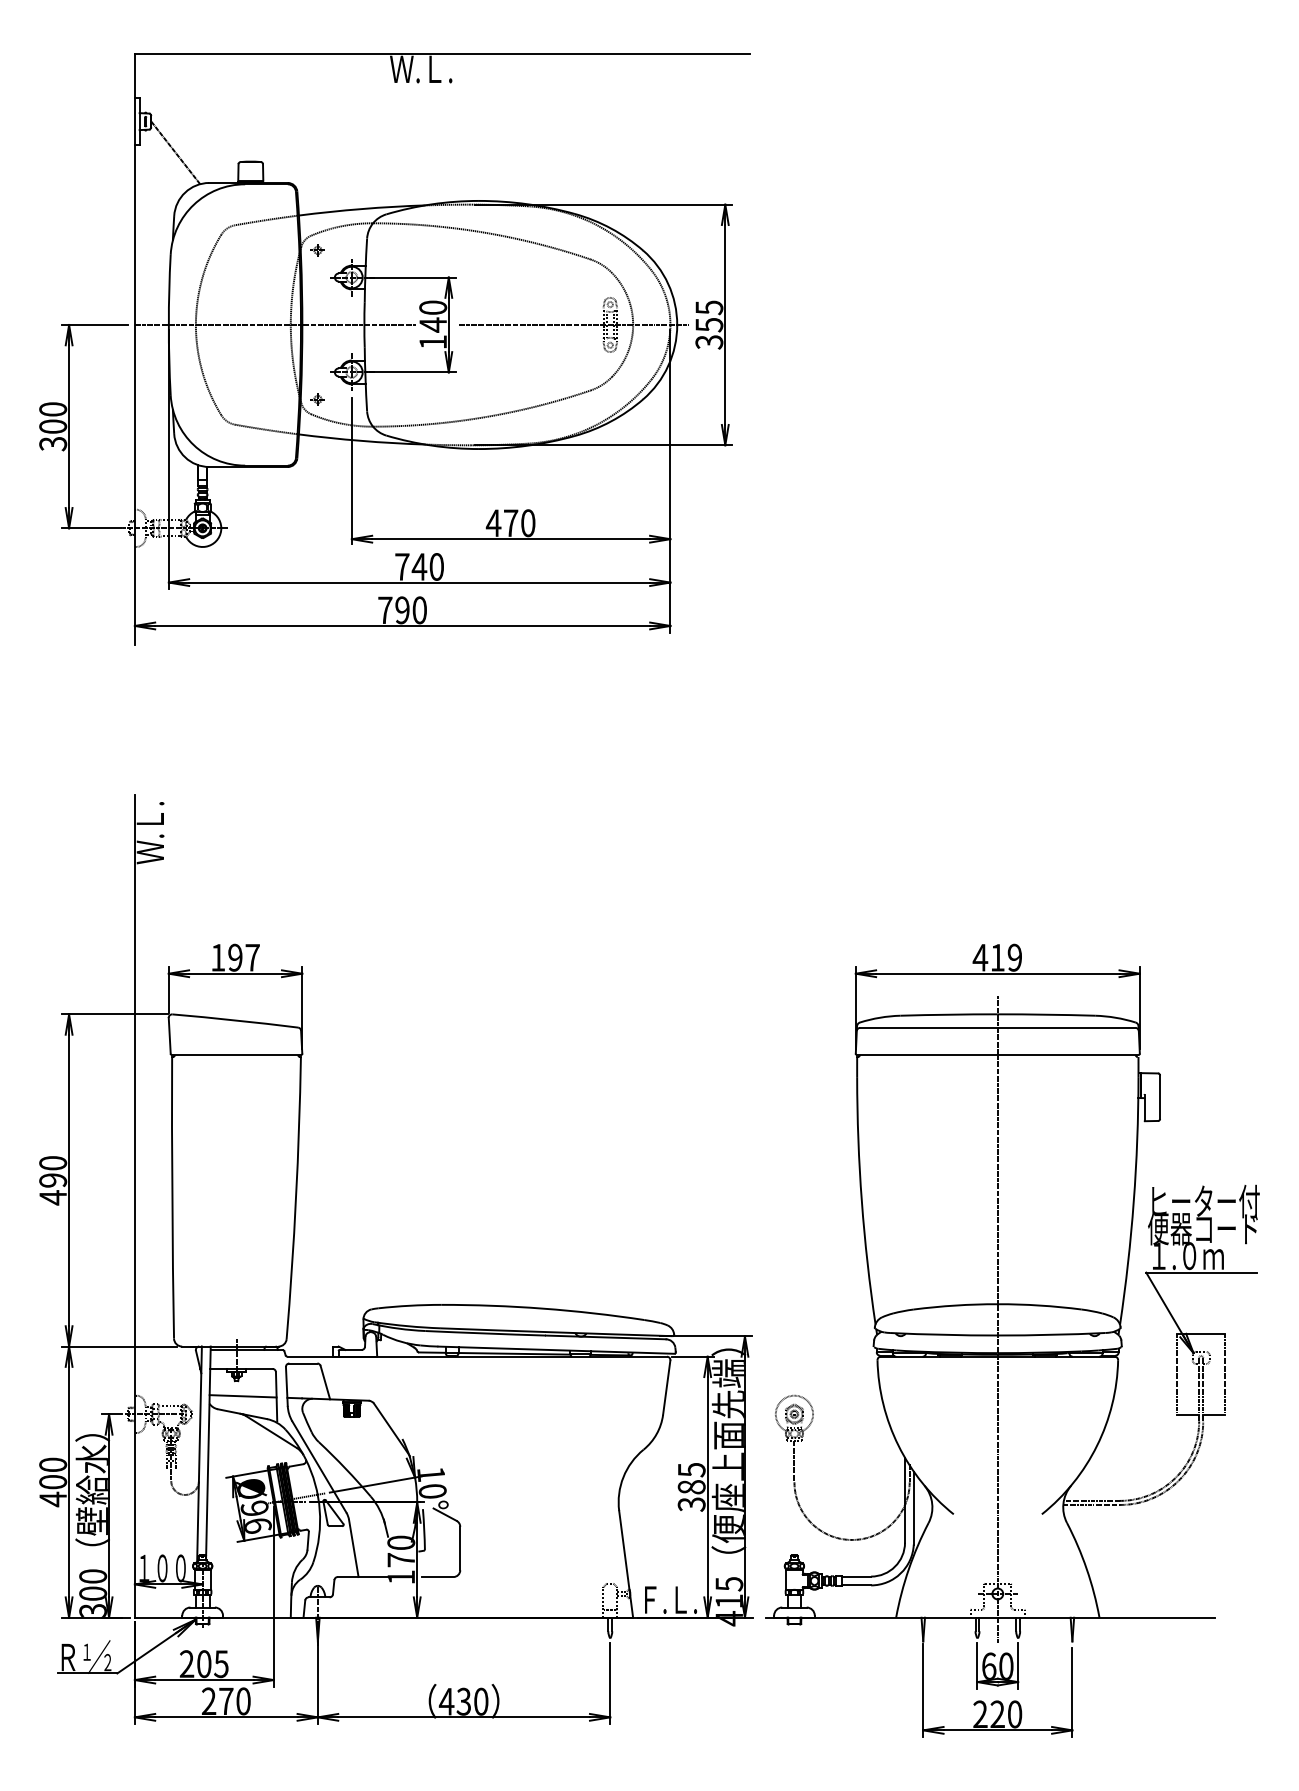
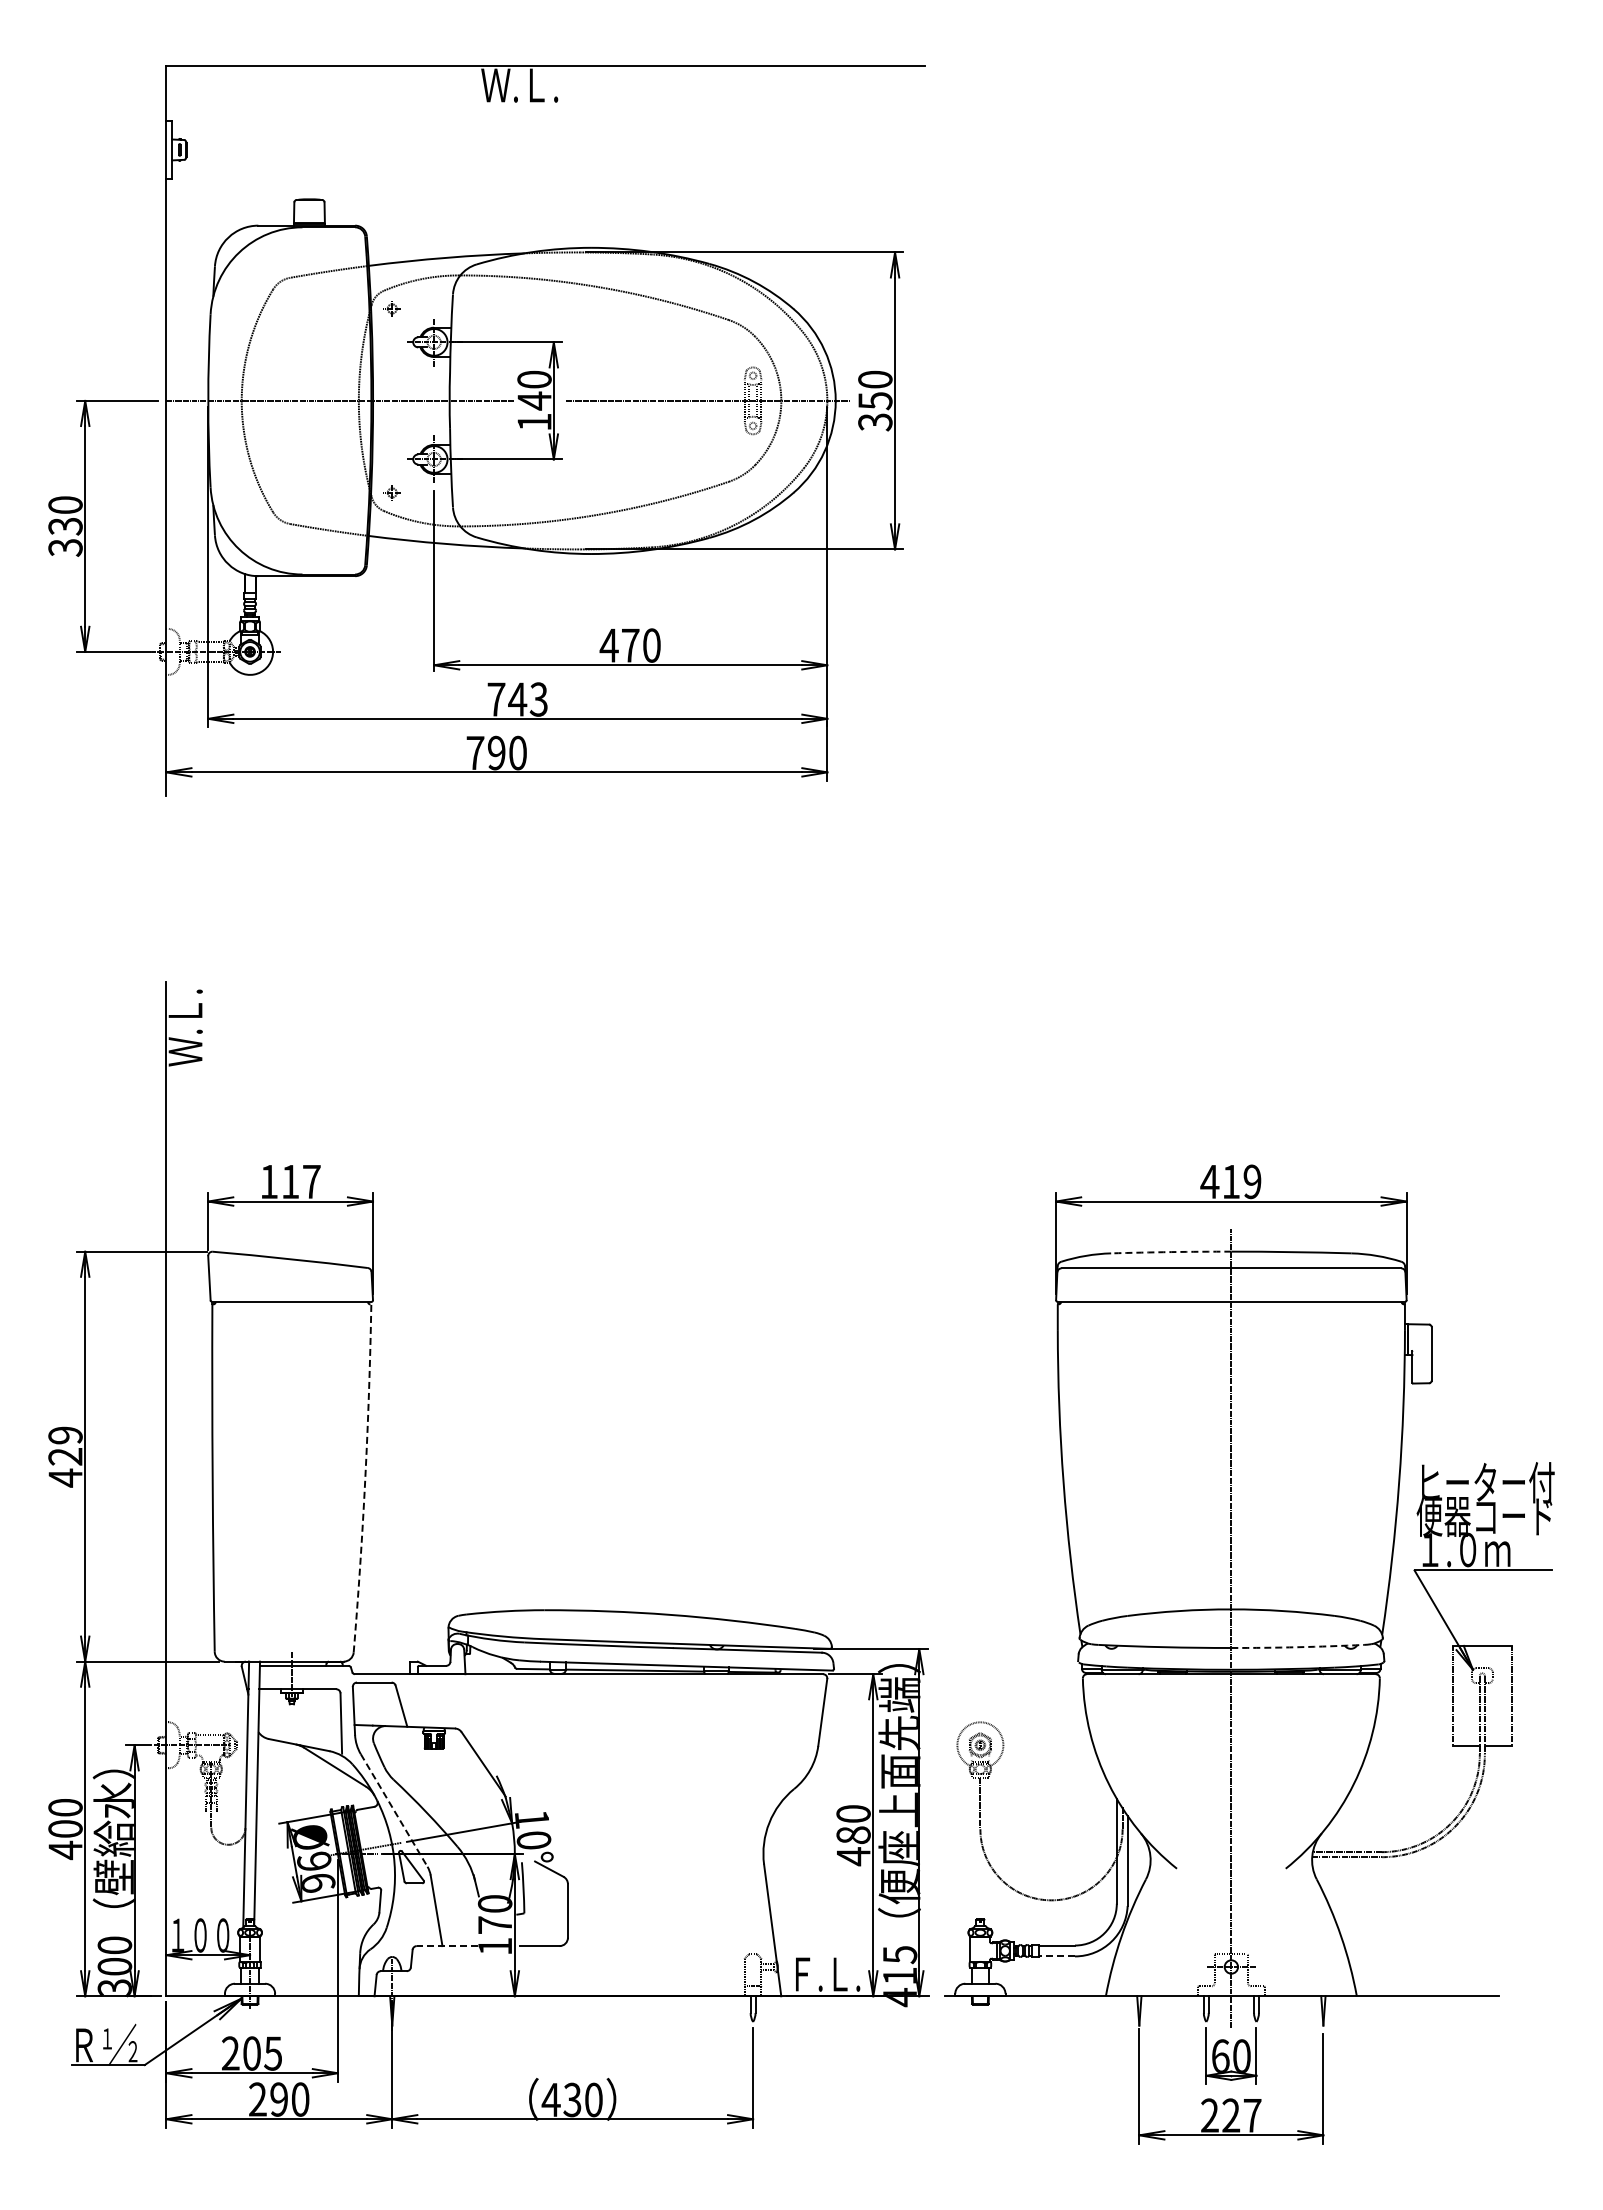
line: (175, 152) -> (216, 188), removed
text: (709, 307) -> (875, 379), 355 -> 350
text: (53, 426) -> (65, 526), 300 -> 330
text: (436, 566) -> (538, 699), 740 -> 743
text: (235, 957) -> (290, 1181), 197 -> 117
arc: (949, 1015) -> (1171, 1252), solid -> dashed
text: (53, 1171) -> (65, 1445), 490 -> 429
arc: (296, 1198) -> (365, 1478), solid -> dashed
arc: (1051, 1335) -> (1297, 1647), solid -> dashed
line: (242, 1395) -> (299, 1722), removed
line: (319, 1467) -> (394, 1810), solid -> dashed
text: (691, 1487) -> (853, 1835), 385 -> 480
line: (362, 1577) -> (447, 1946), solid -> dashed
line: (856, 1585) -> (1056, 1956), solid -> dashed
text: (226, 1701) -> (279, 2099), 270 -> 290
text: (1014, 1714) -> (1252, 2115), 220 -> 227

